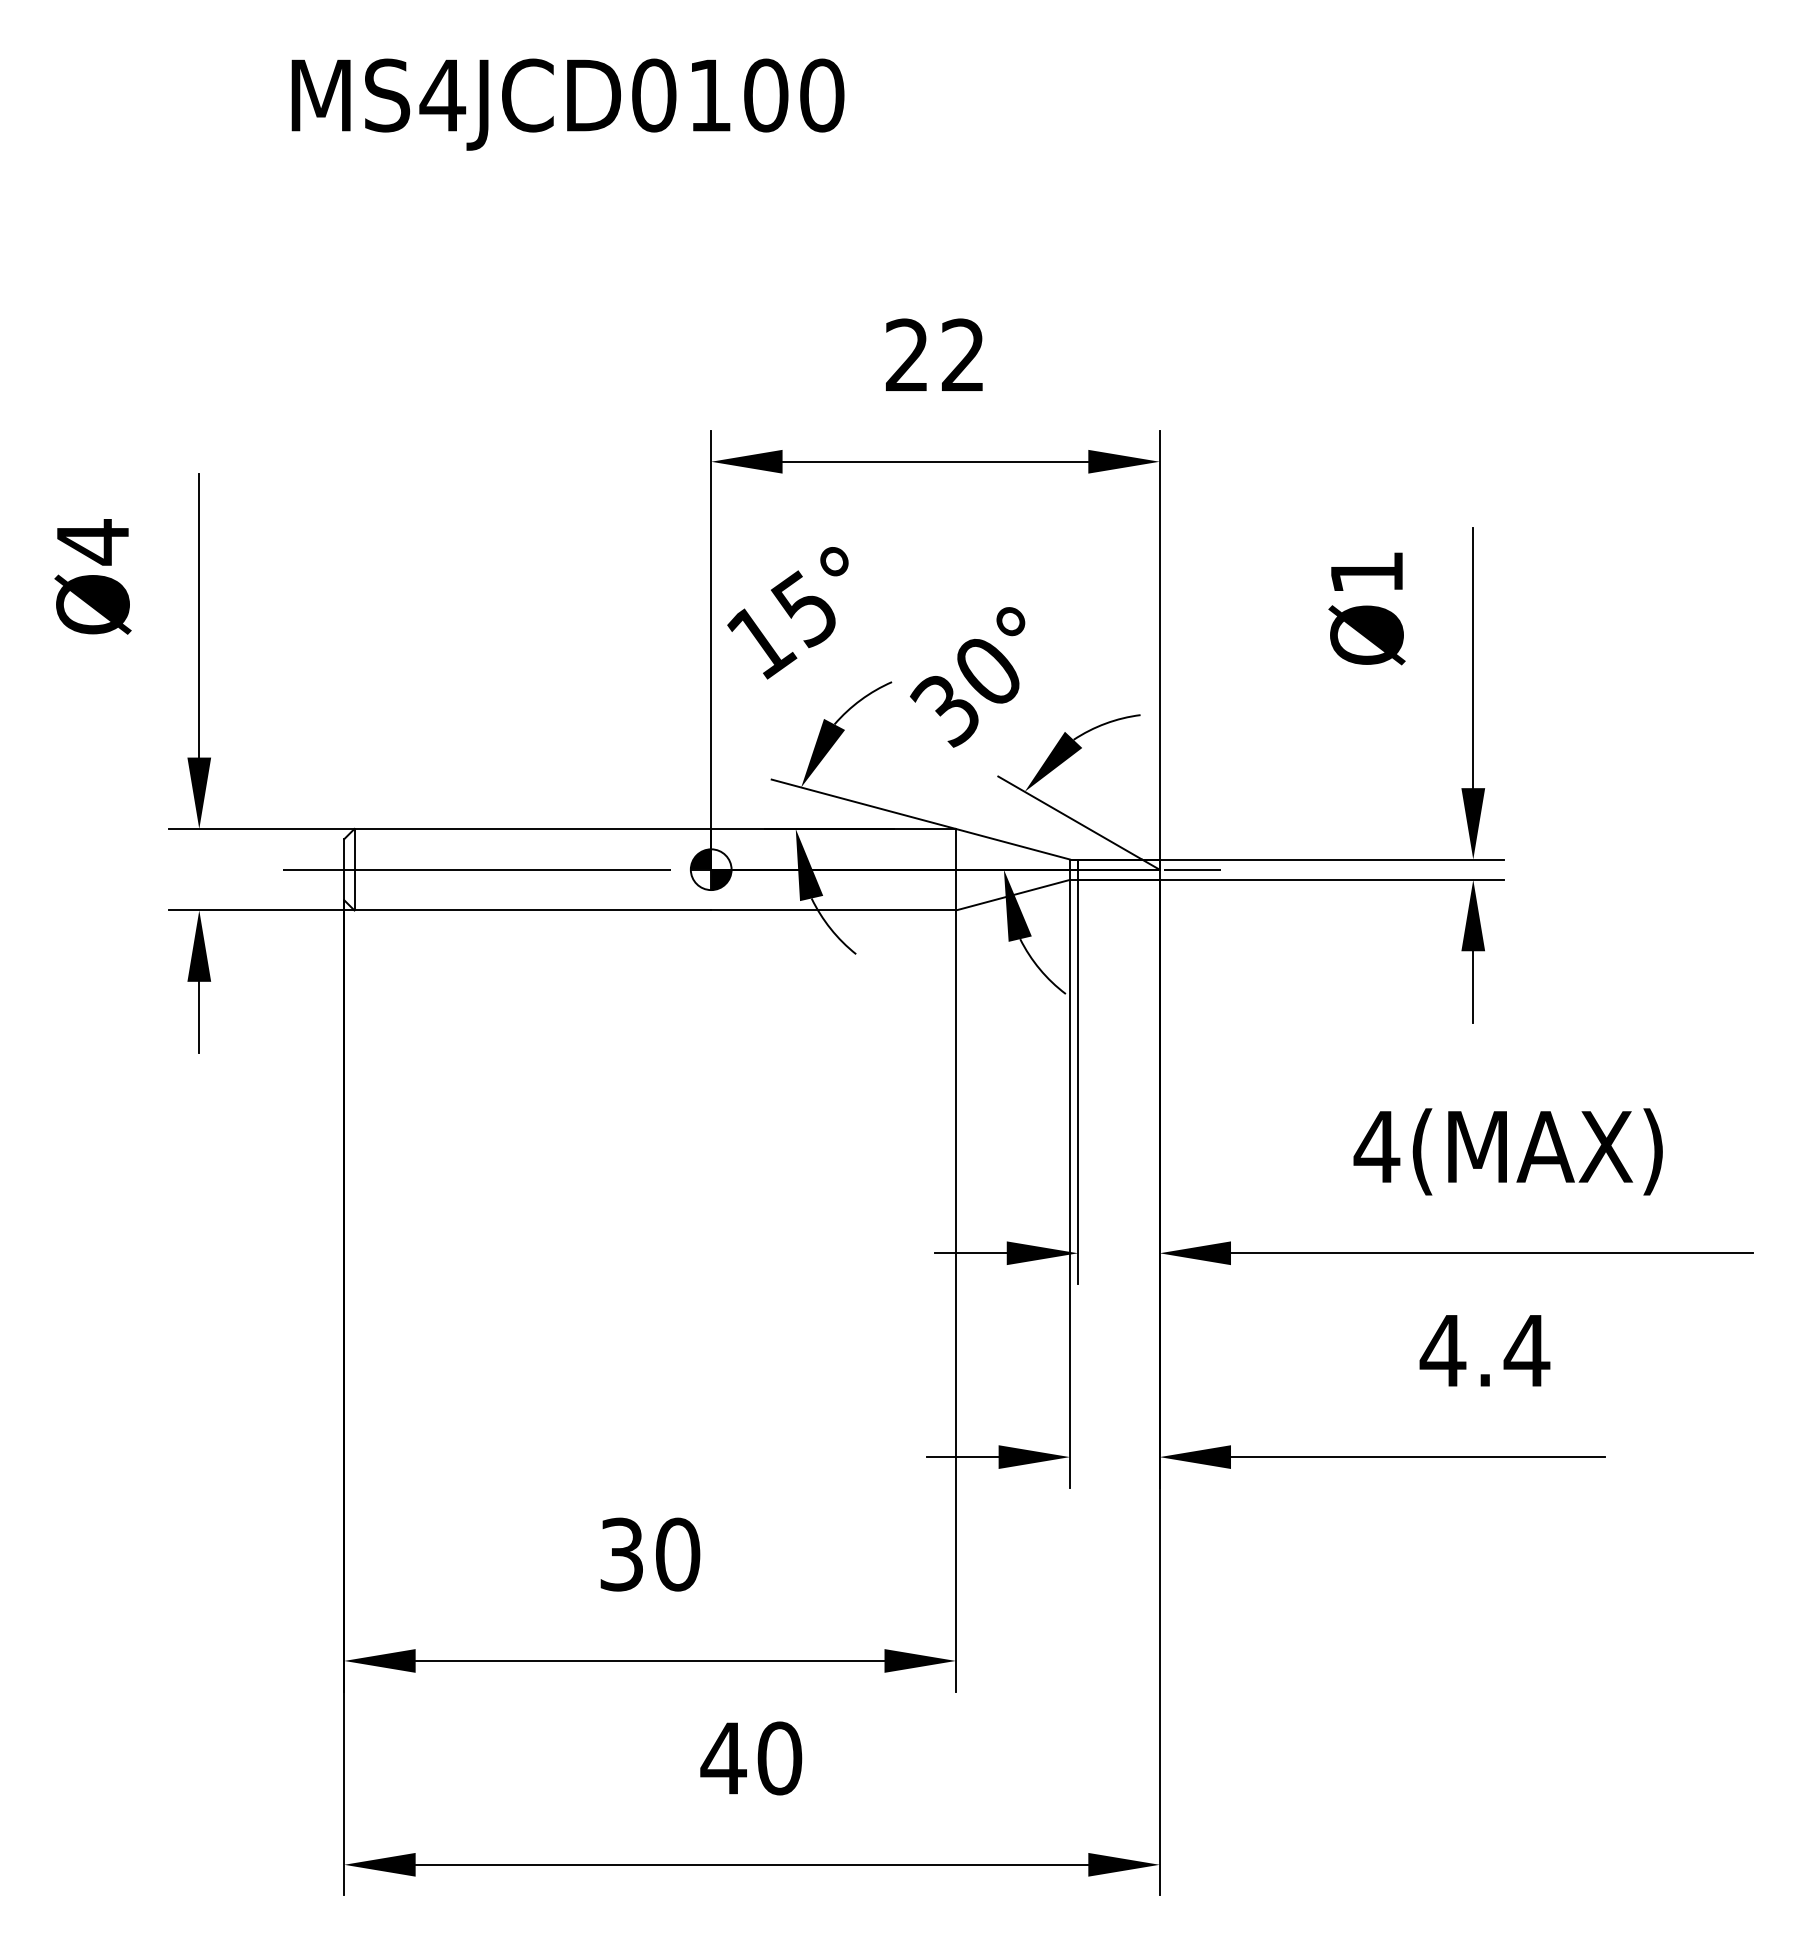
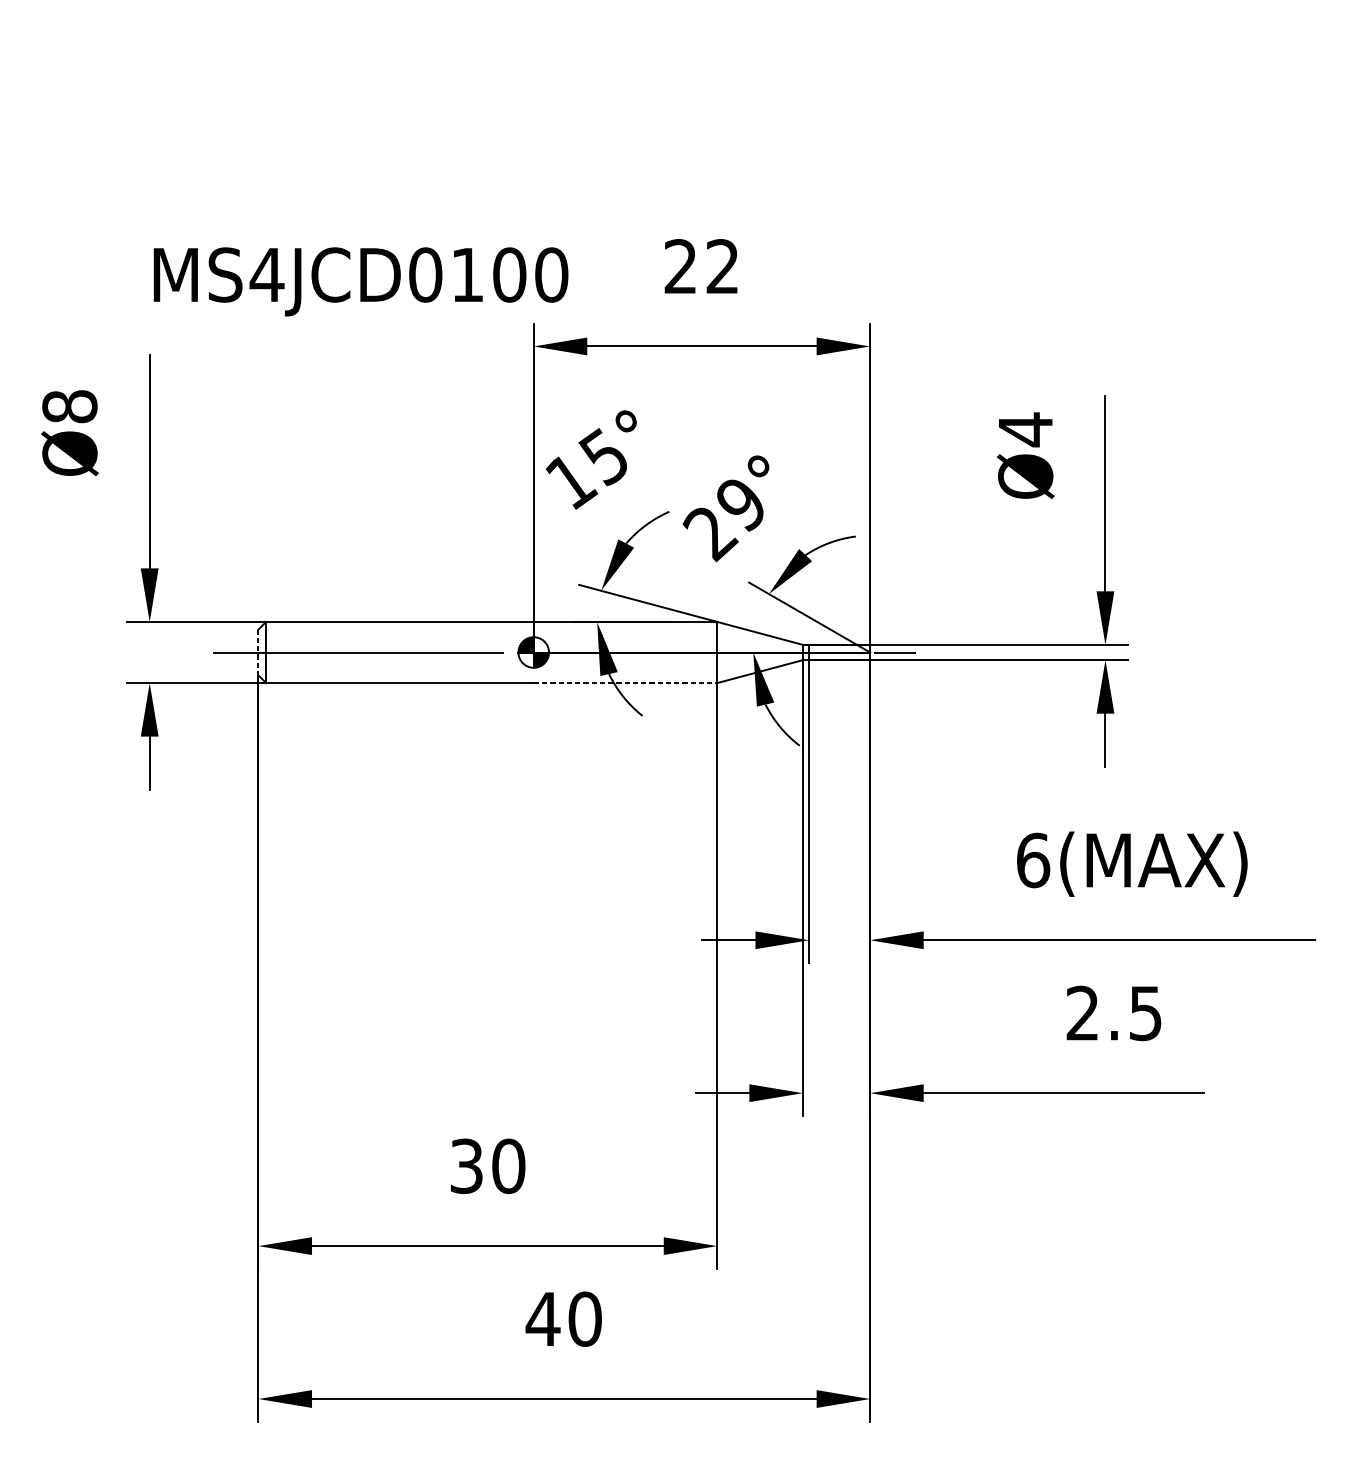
text: (567, 104) -> (360, 281), moved
text: (92, 542) -> (69, 407), Ø4 -> Ø8
text: (1366, 572) -> (1025, 429), Ø1 -> Ø4
text: (964, 694) -> (723, 521), 30° -> 29°
line: (344, 869) -> (258, 652), solid -> dashed
line: (834, 910) -> (626, 683), solid -> dashed
text: (1376, 1146) -> (1032, 860), 4(MAX) -> 6(MAX)
text: (1484, 1350) -> (1113, 1013), 4.4 -> 2.5

